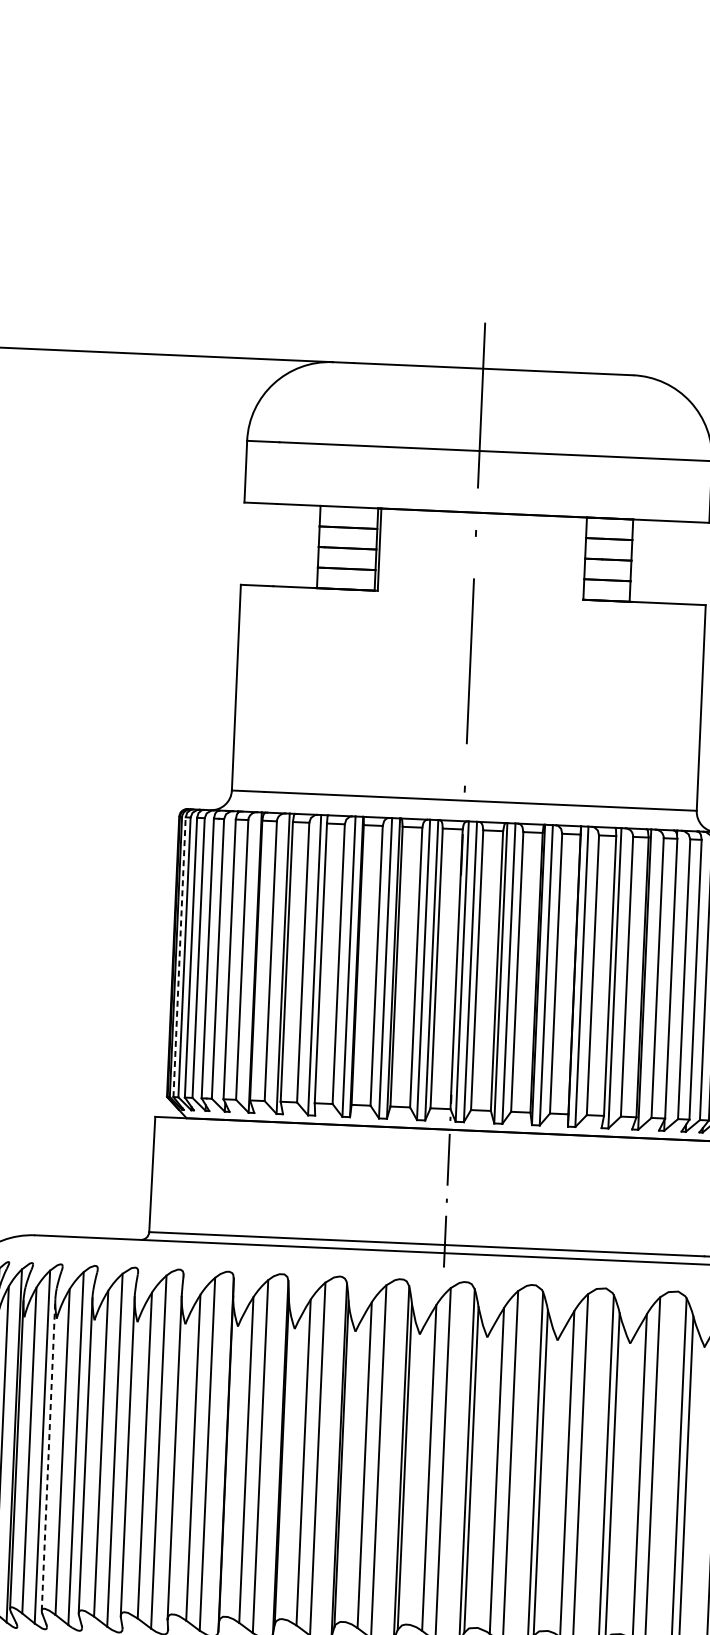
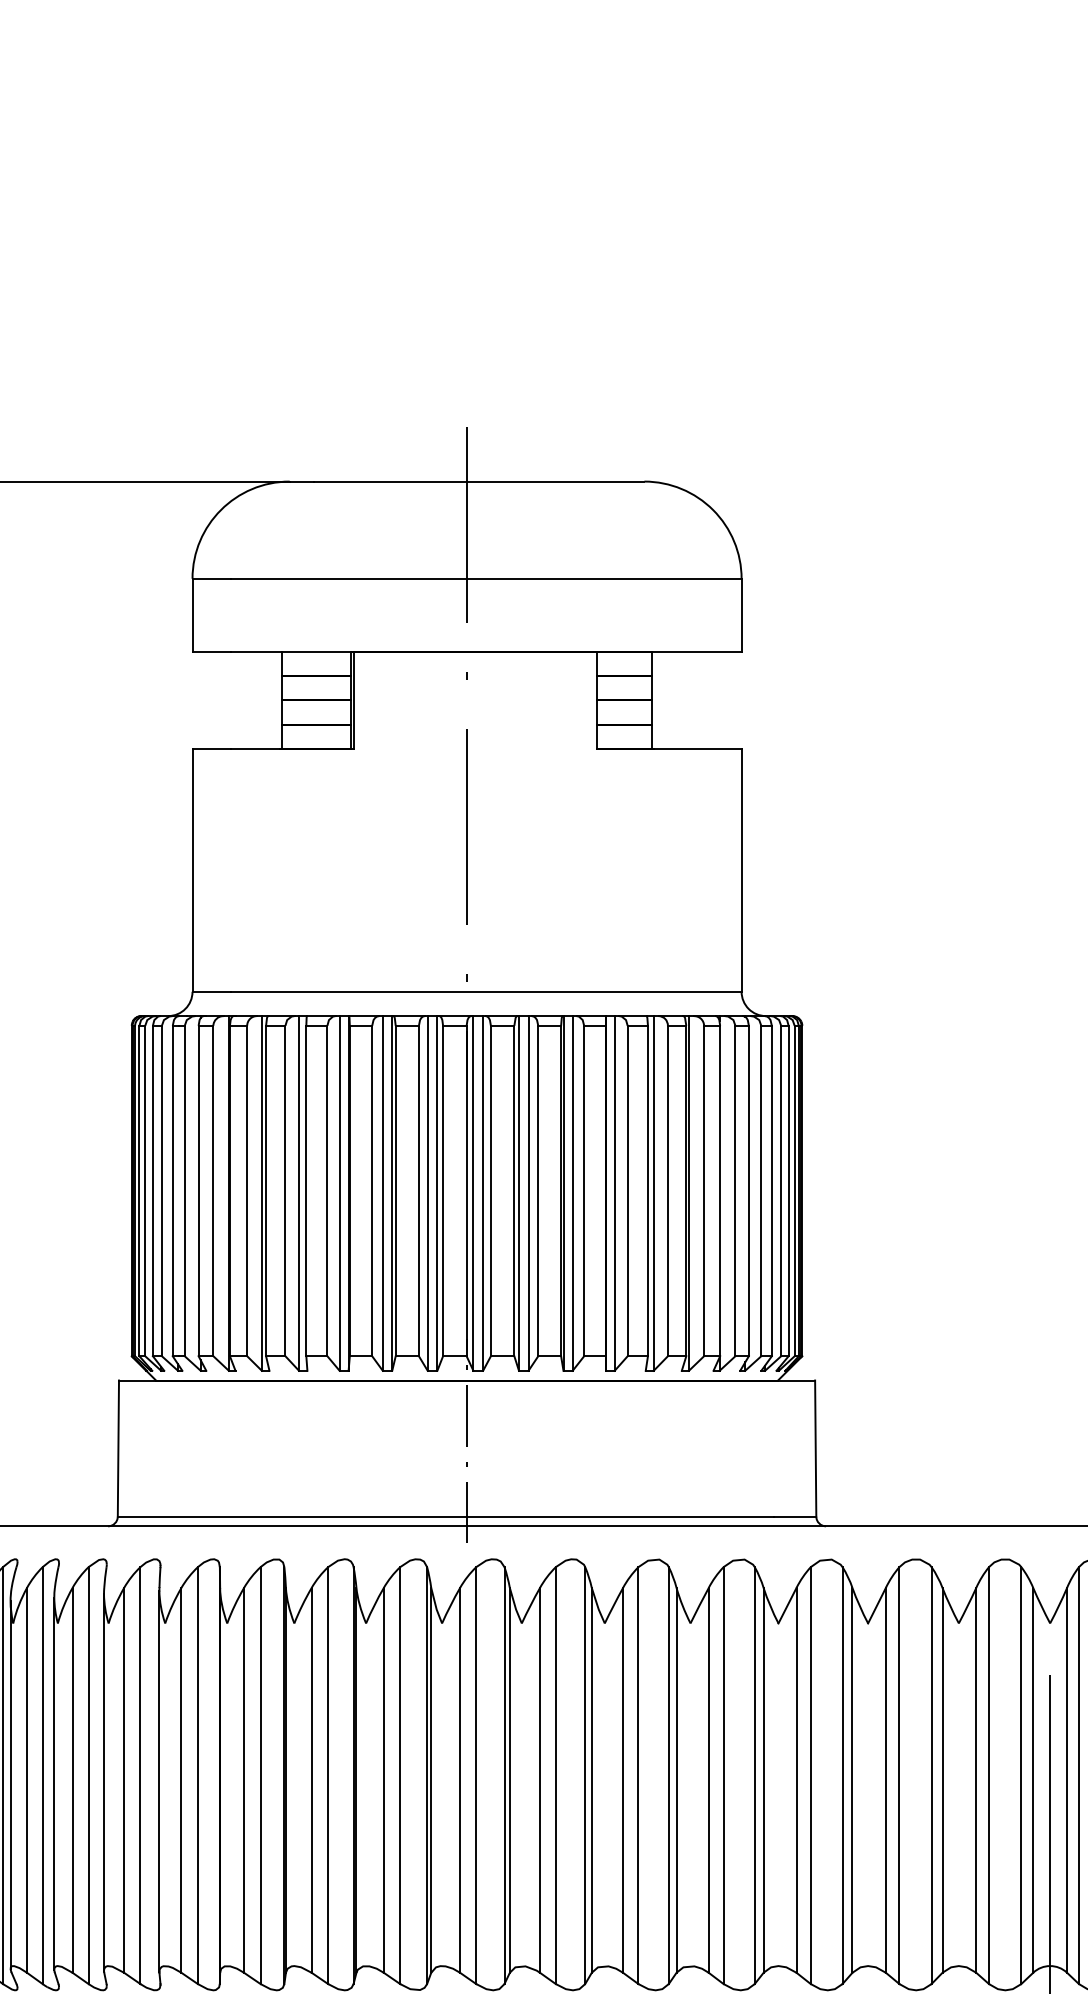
line: (179, 956) -> (139, 1190), dashed -> solid
line: (48, 1454) -> (10, 1784), dashed -> solid

